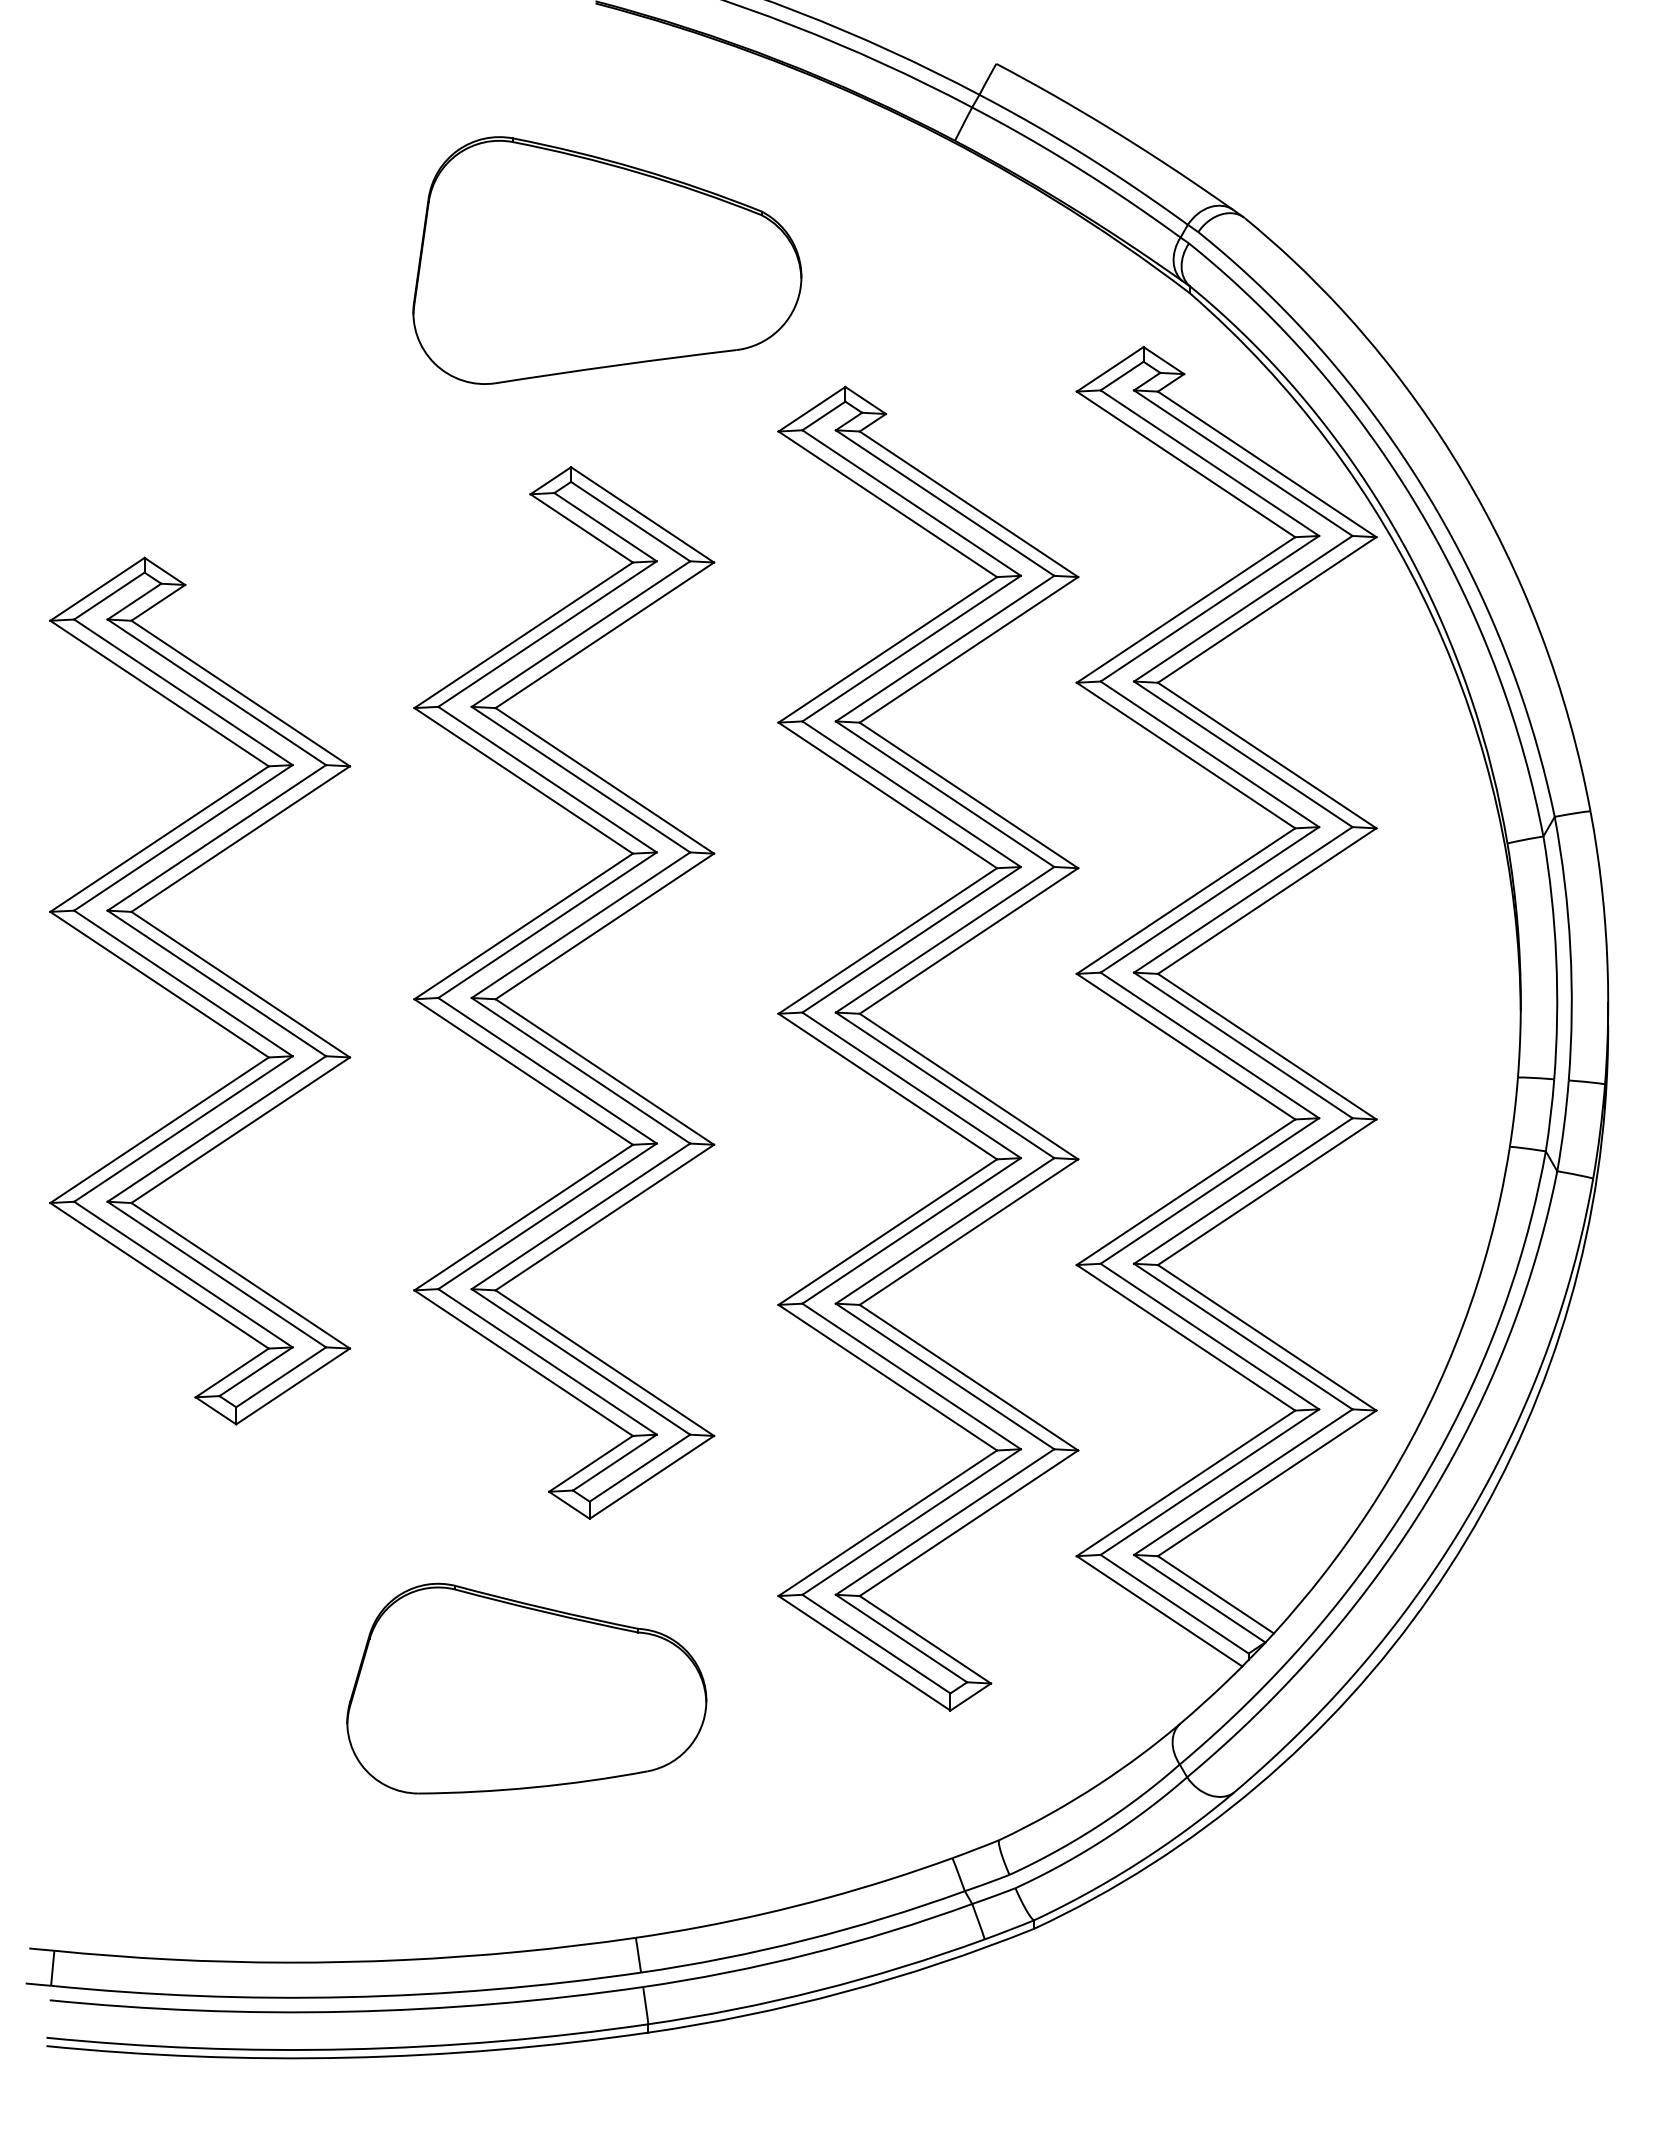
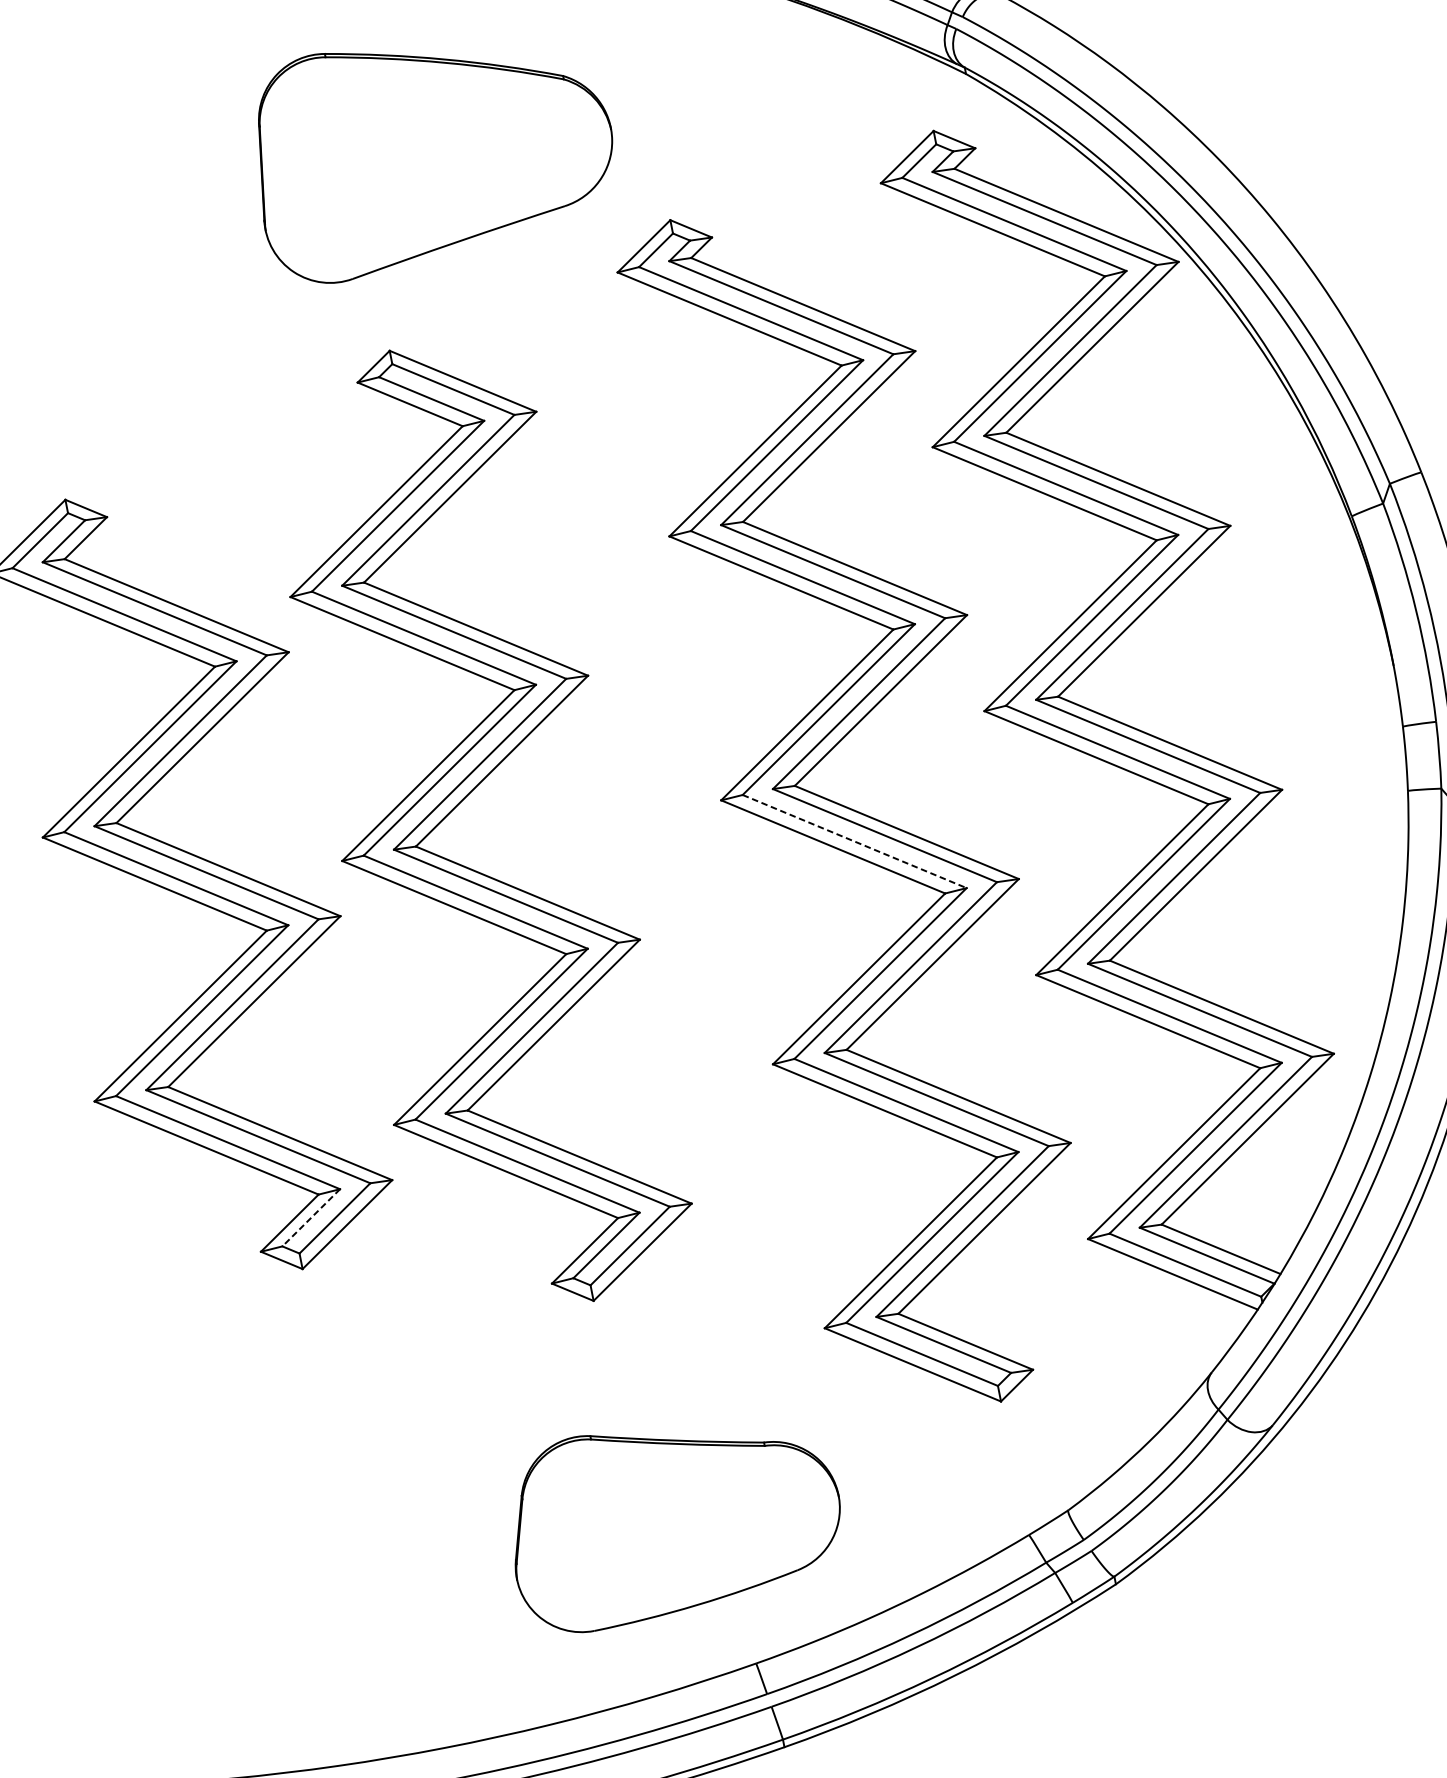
part: (548, 965) -> (457, 806), moved
line: (912, 1085) -> (855, 841), solid -> dashed
line: (256, 1371) -> (311, 1217), solid -> dashed
part: (526, 1688) -> (673, 1516), moved

